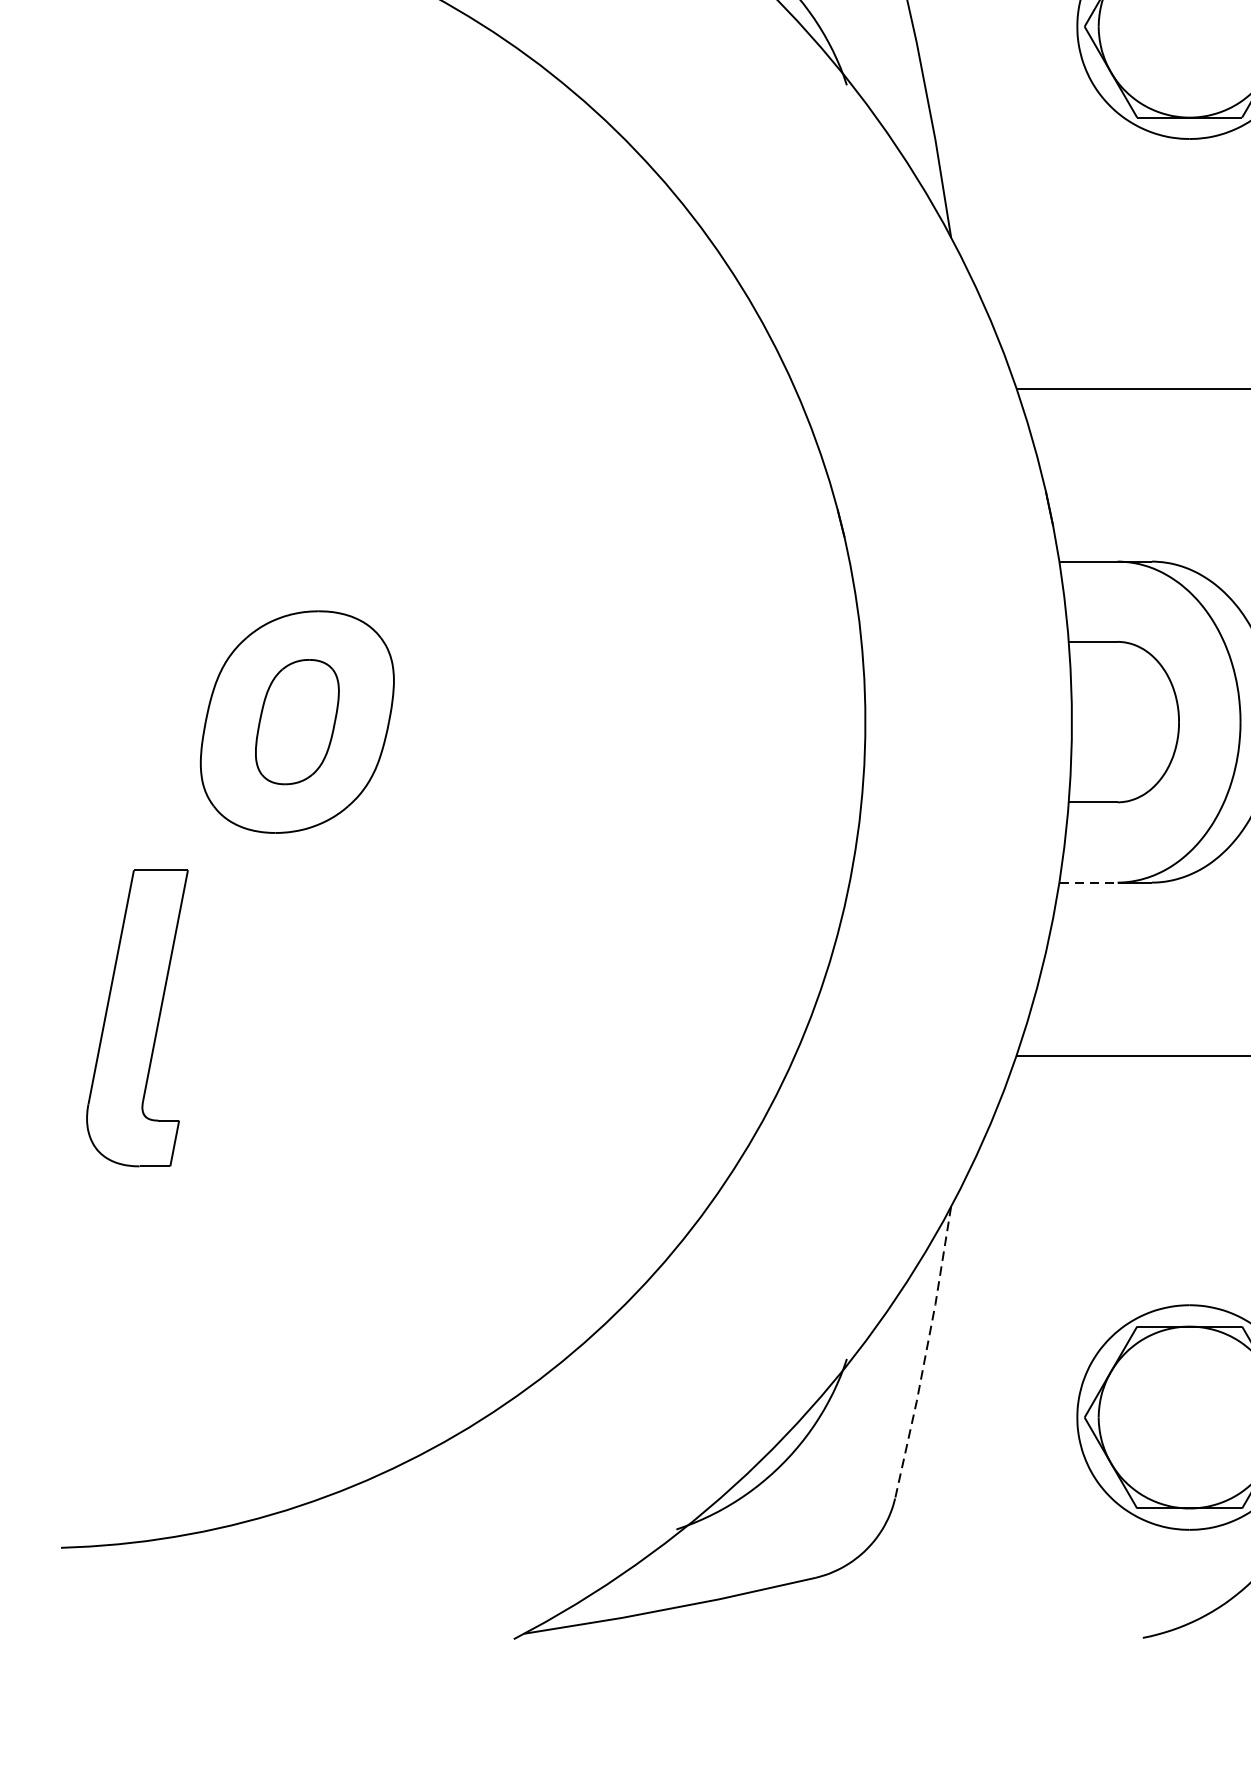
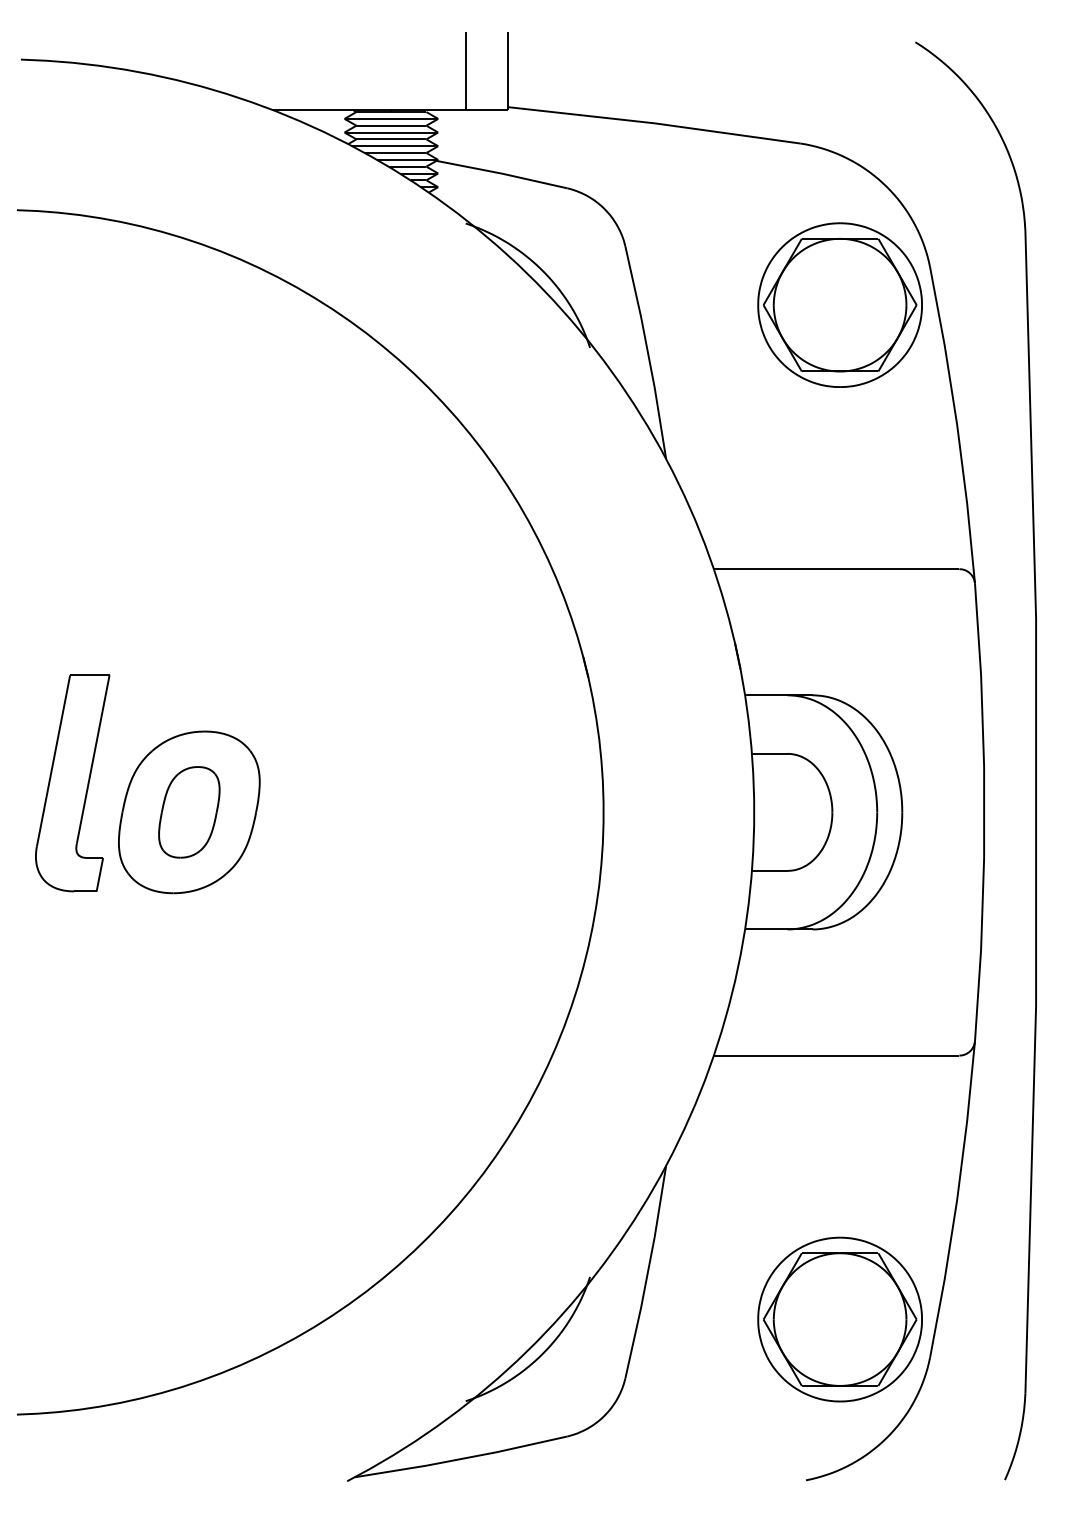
line: (1088, 882) -> (766, 929), dashed -> solid
part: (137, 1018) -> (72, 783), moved
line: (925, 1354) -> (647, 1273), dashed -> solid

